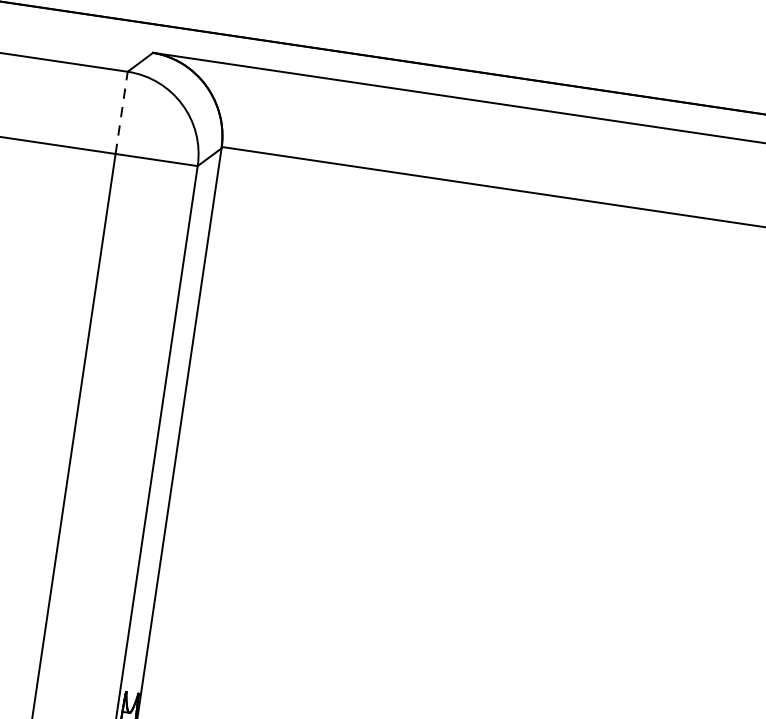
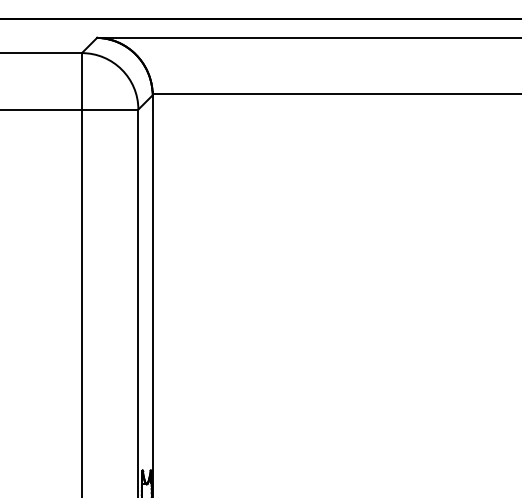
line: (121, 111) -> (81, 80), dashed -> solid

